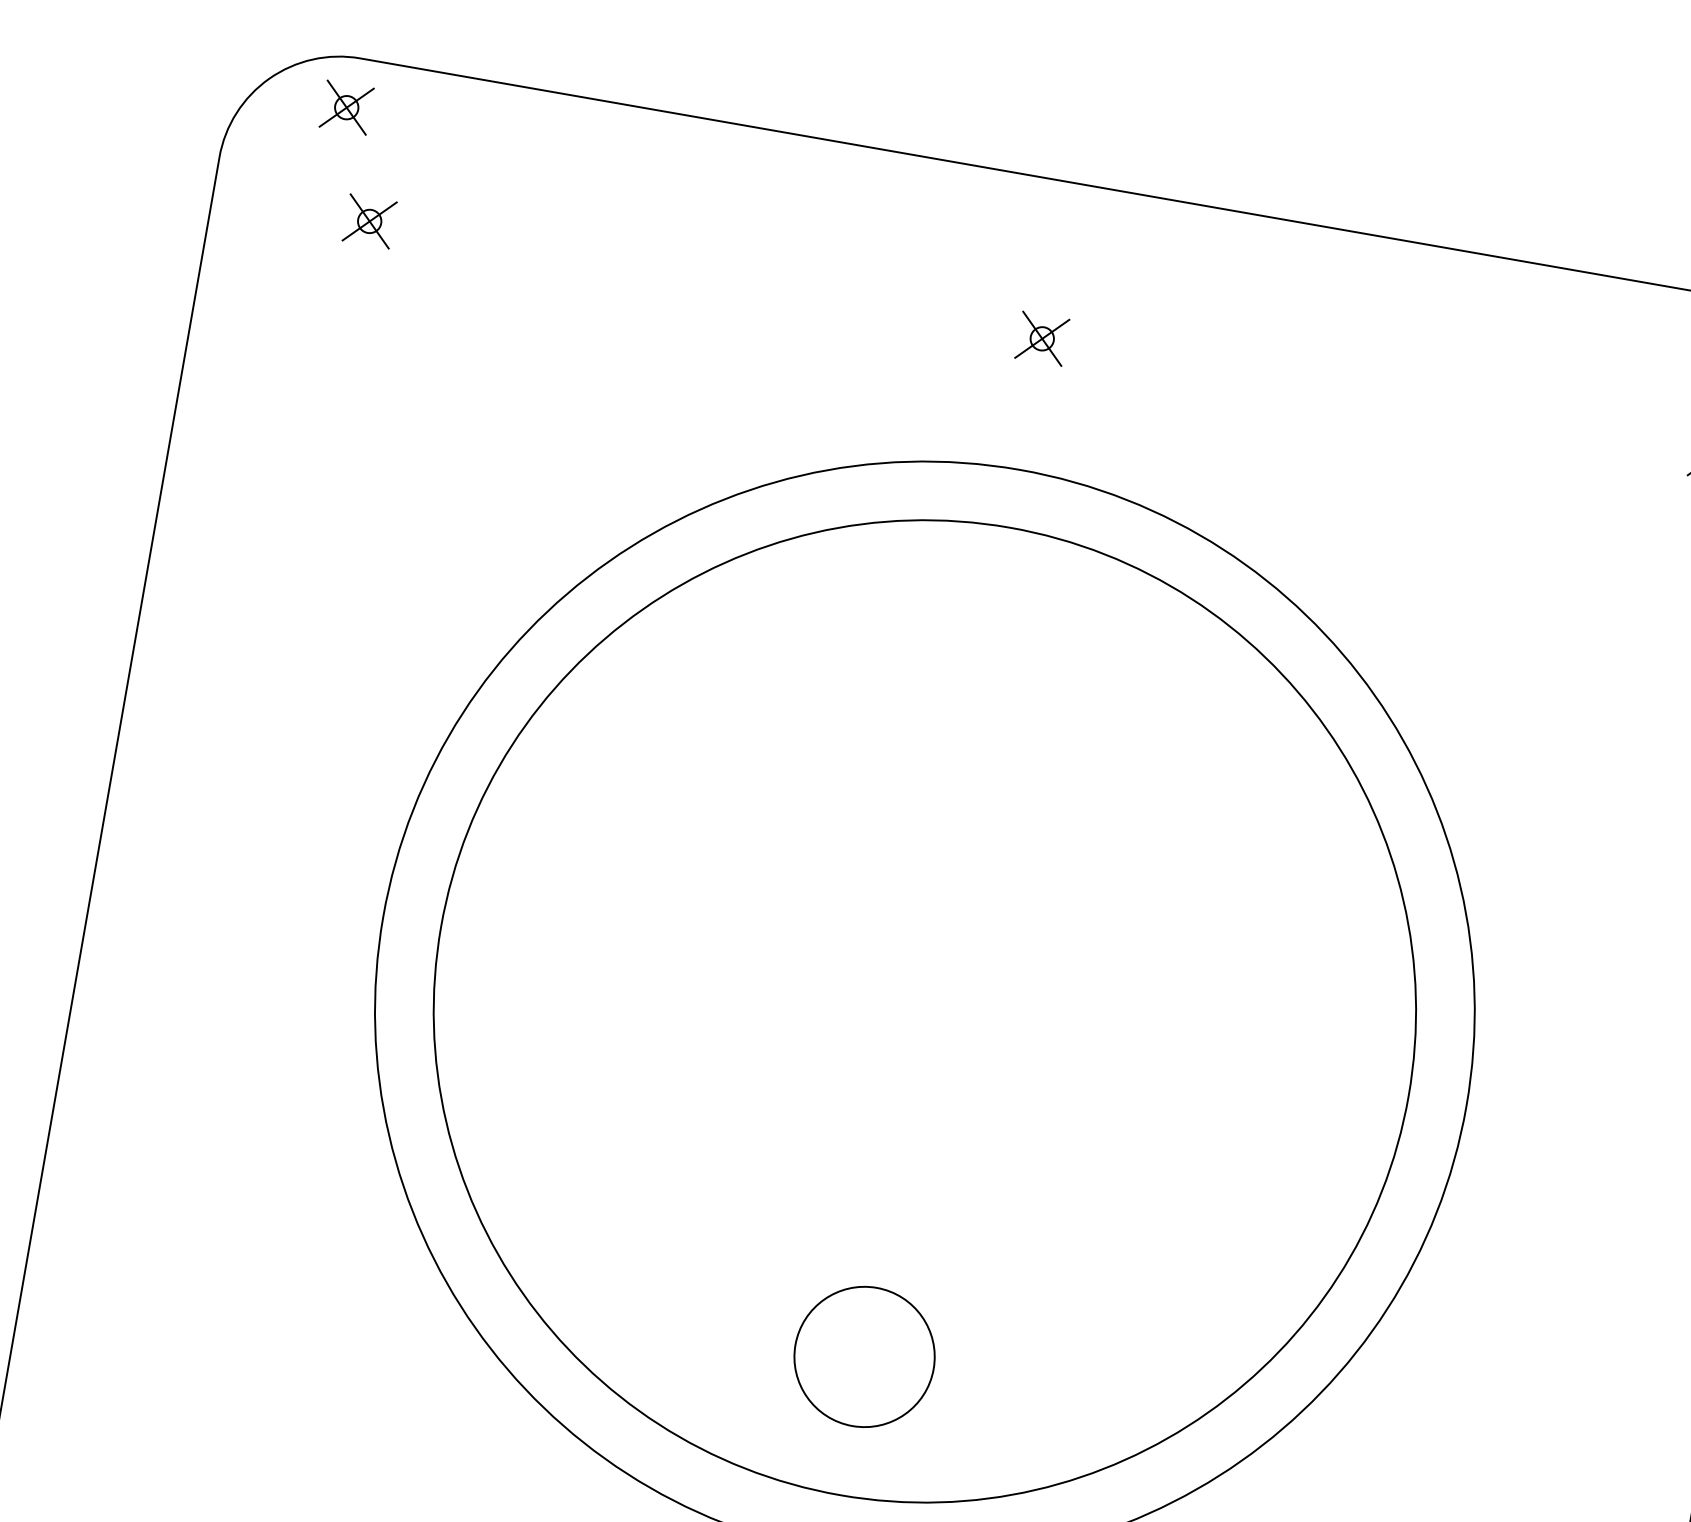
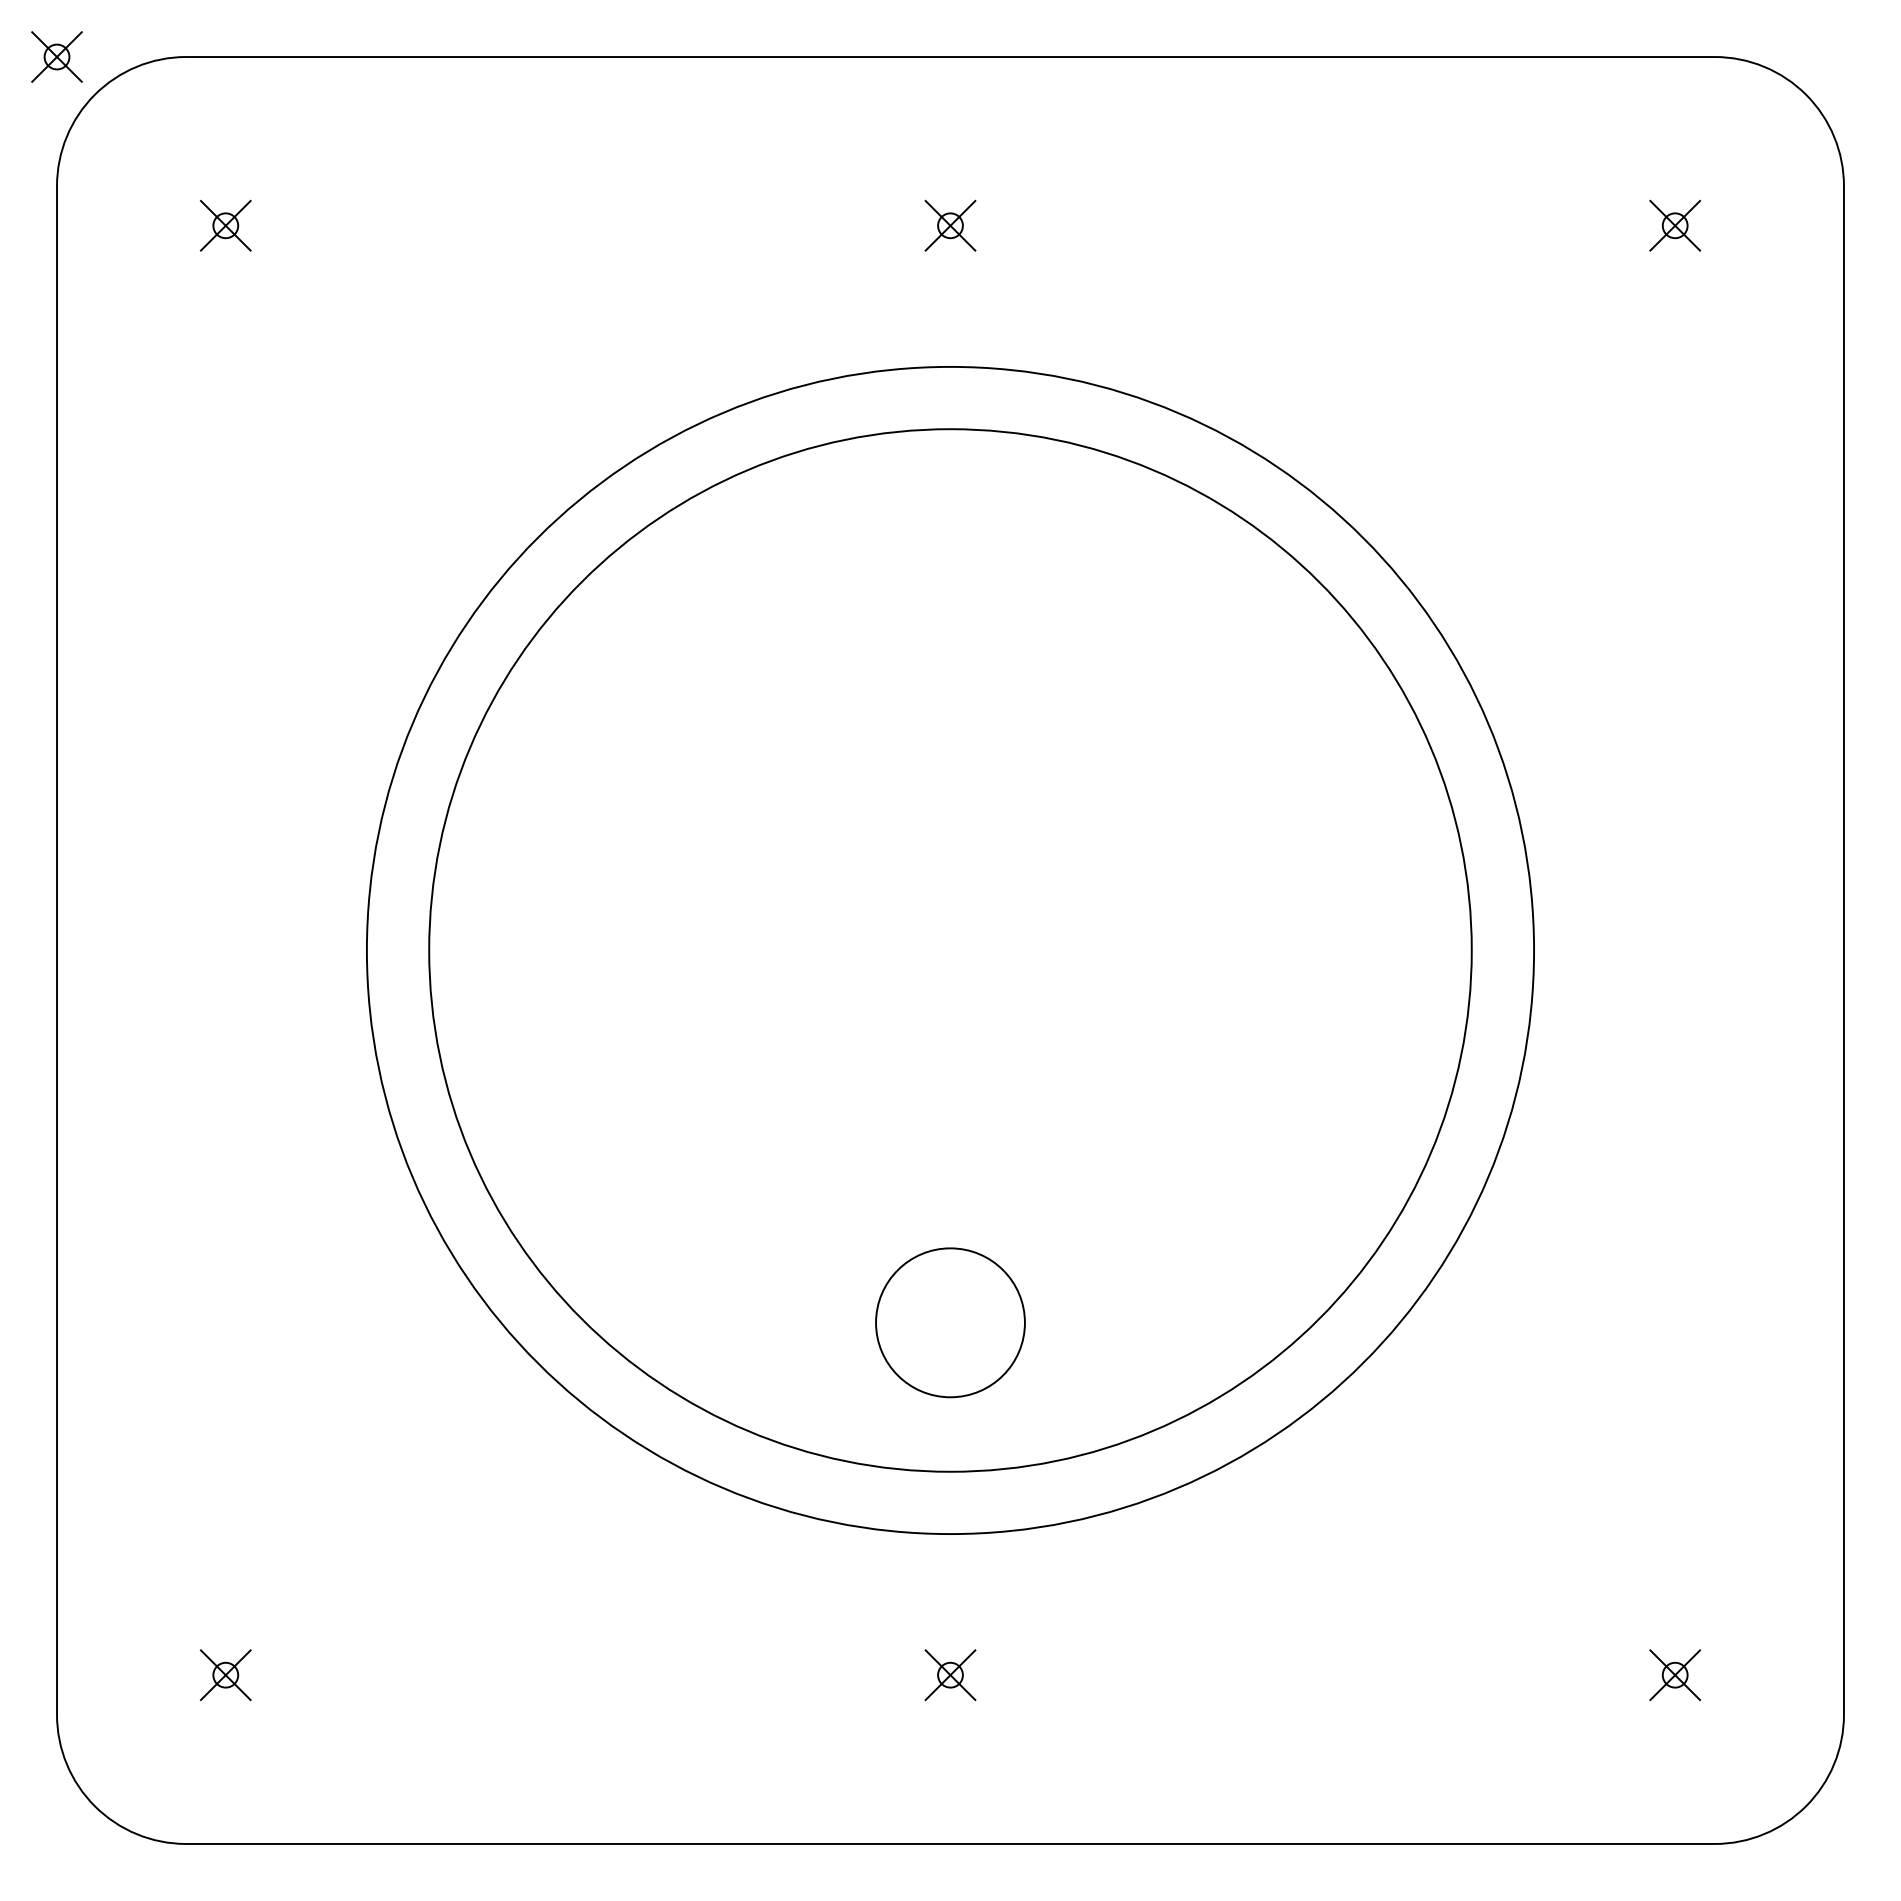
part: (346, 107) -> (56, 56), moved

